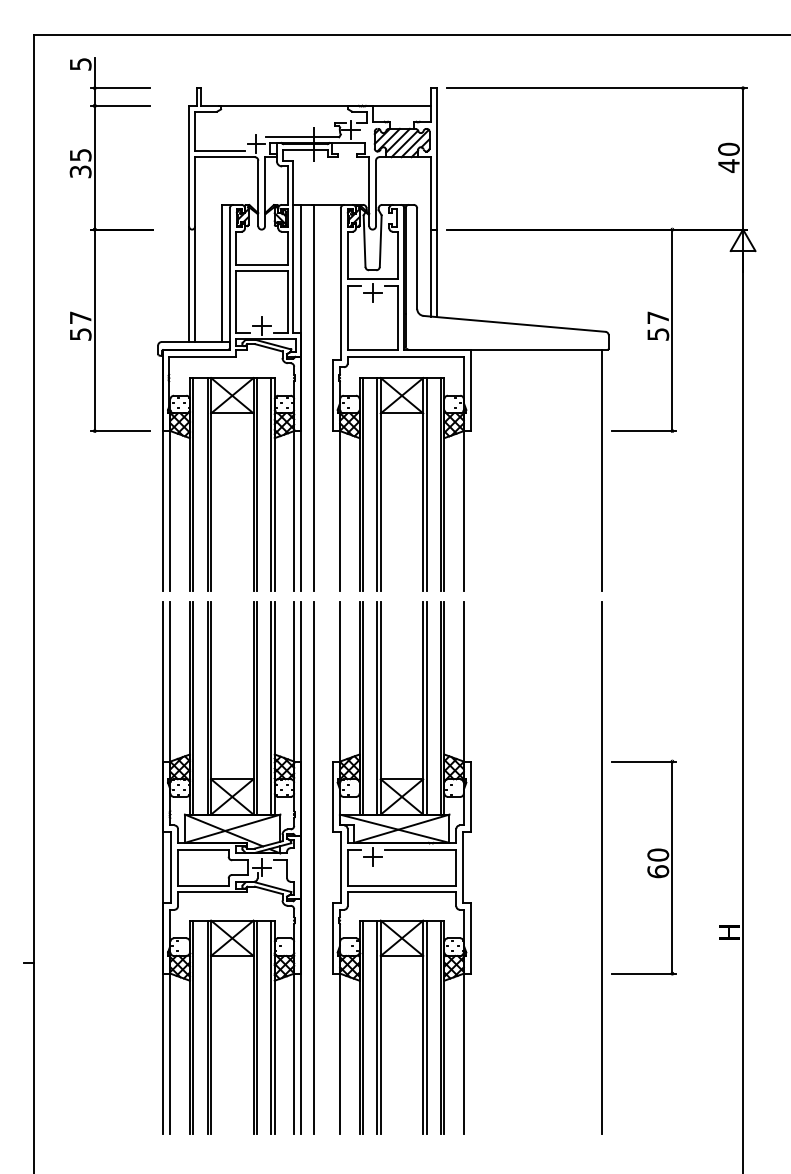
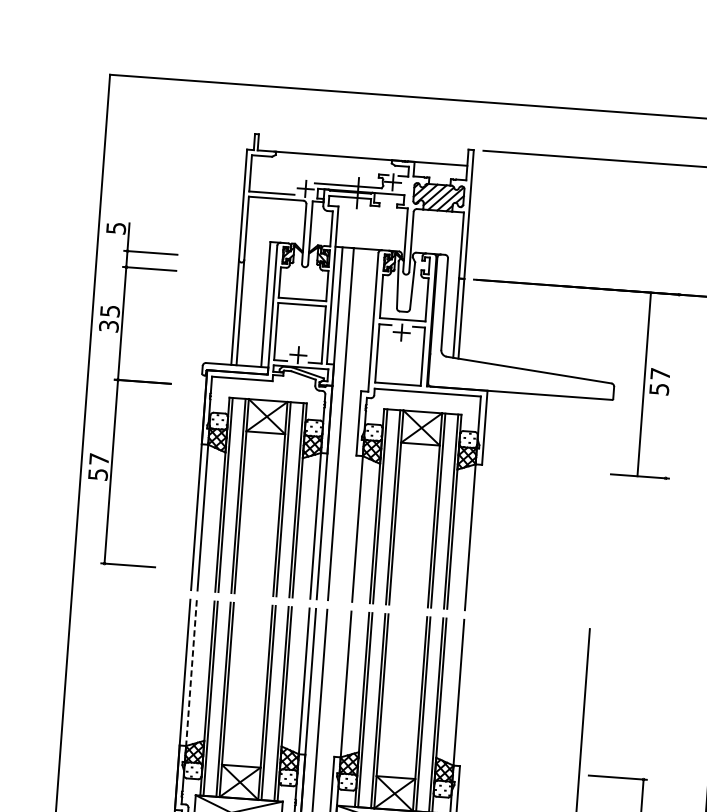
part: (111, 230) -> (133, 381), moved
line: (672, 330) -> (644, 384), moved
line: (601, 470) -> (598, 509), removed
line: (170, 682) -> (191, 673), solid -> dashed

